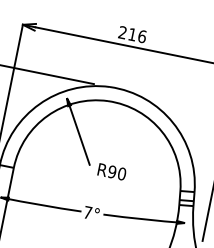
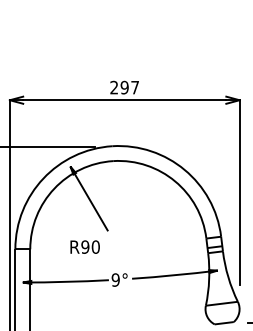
text: (137, 35) -> (129, 87), 216 -> 297
text: (111, 171) -> (84, 246), moved
text: (87, 212) -> (115, 279), 7° -> 9°

